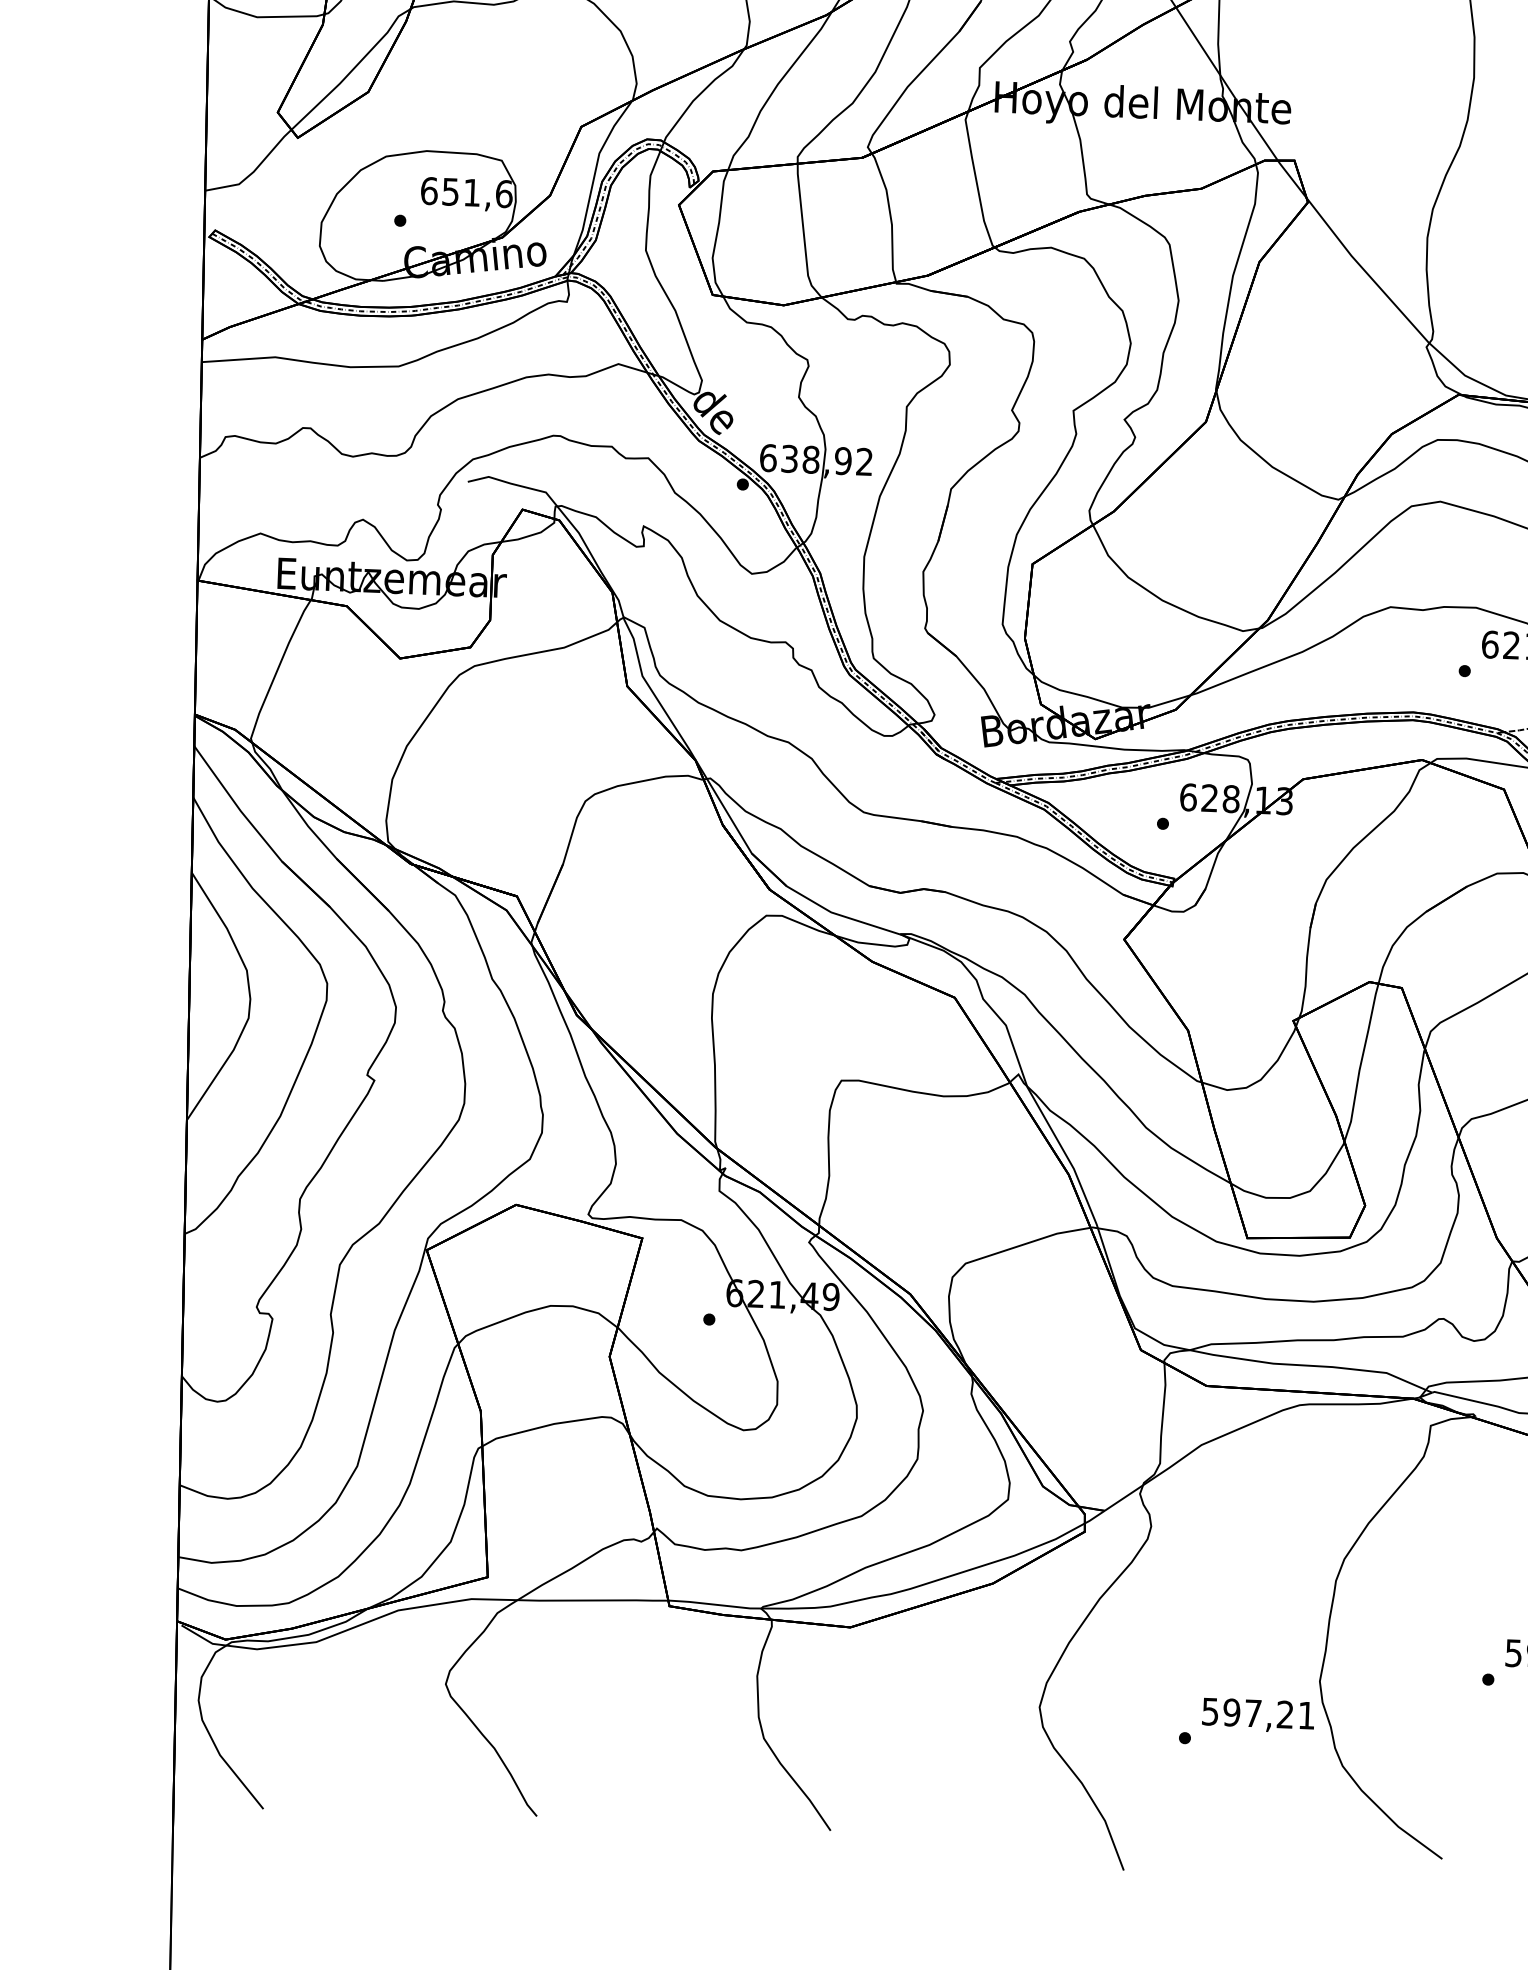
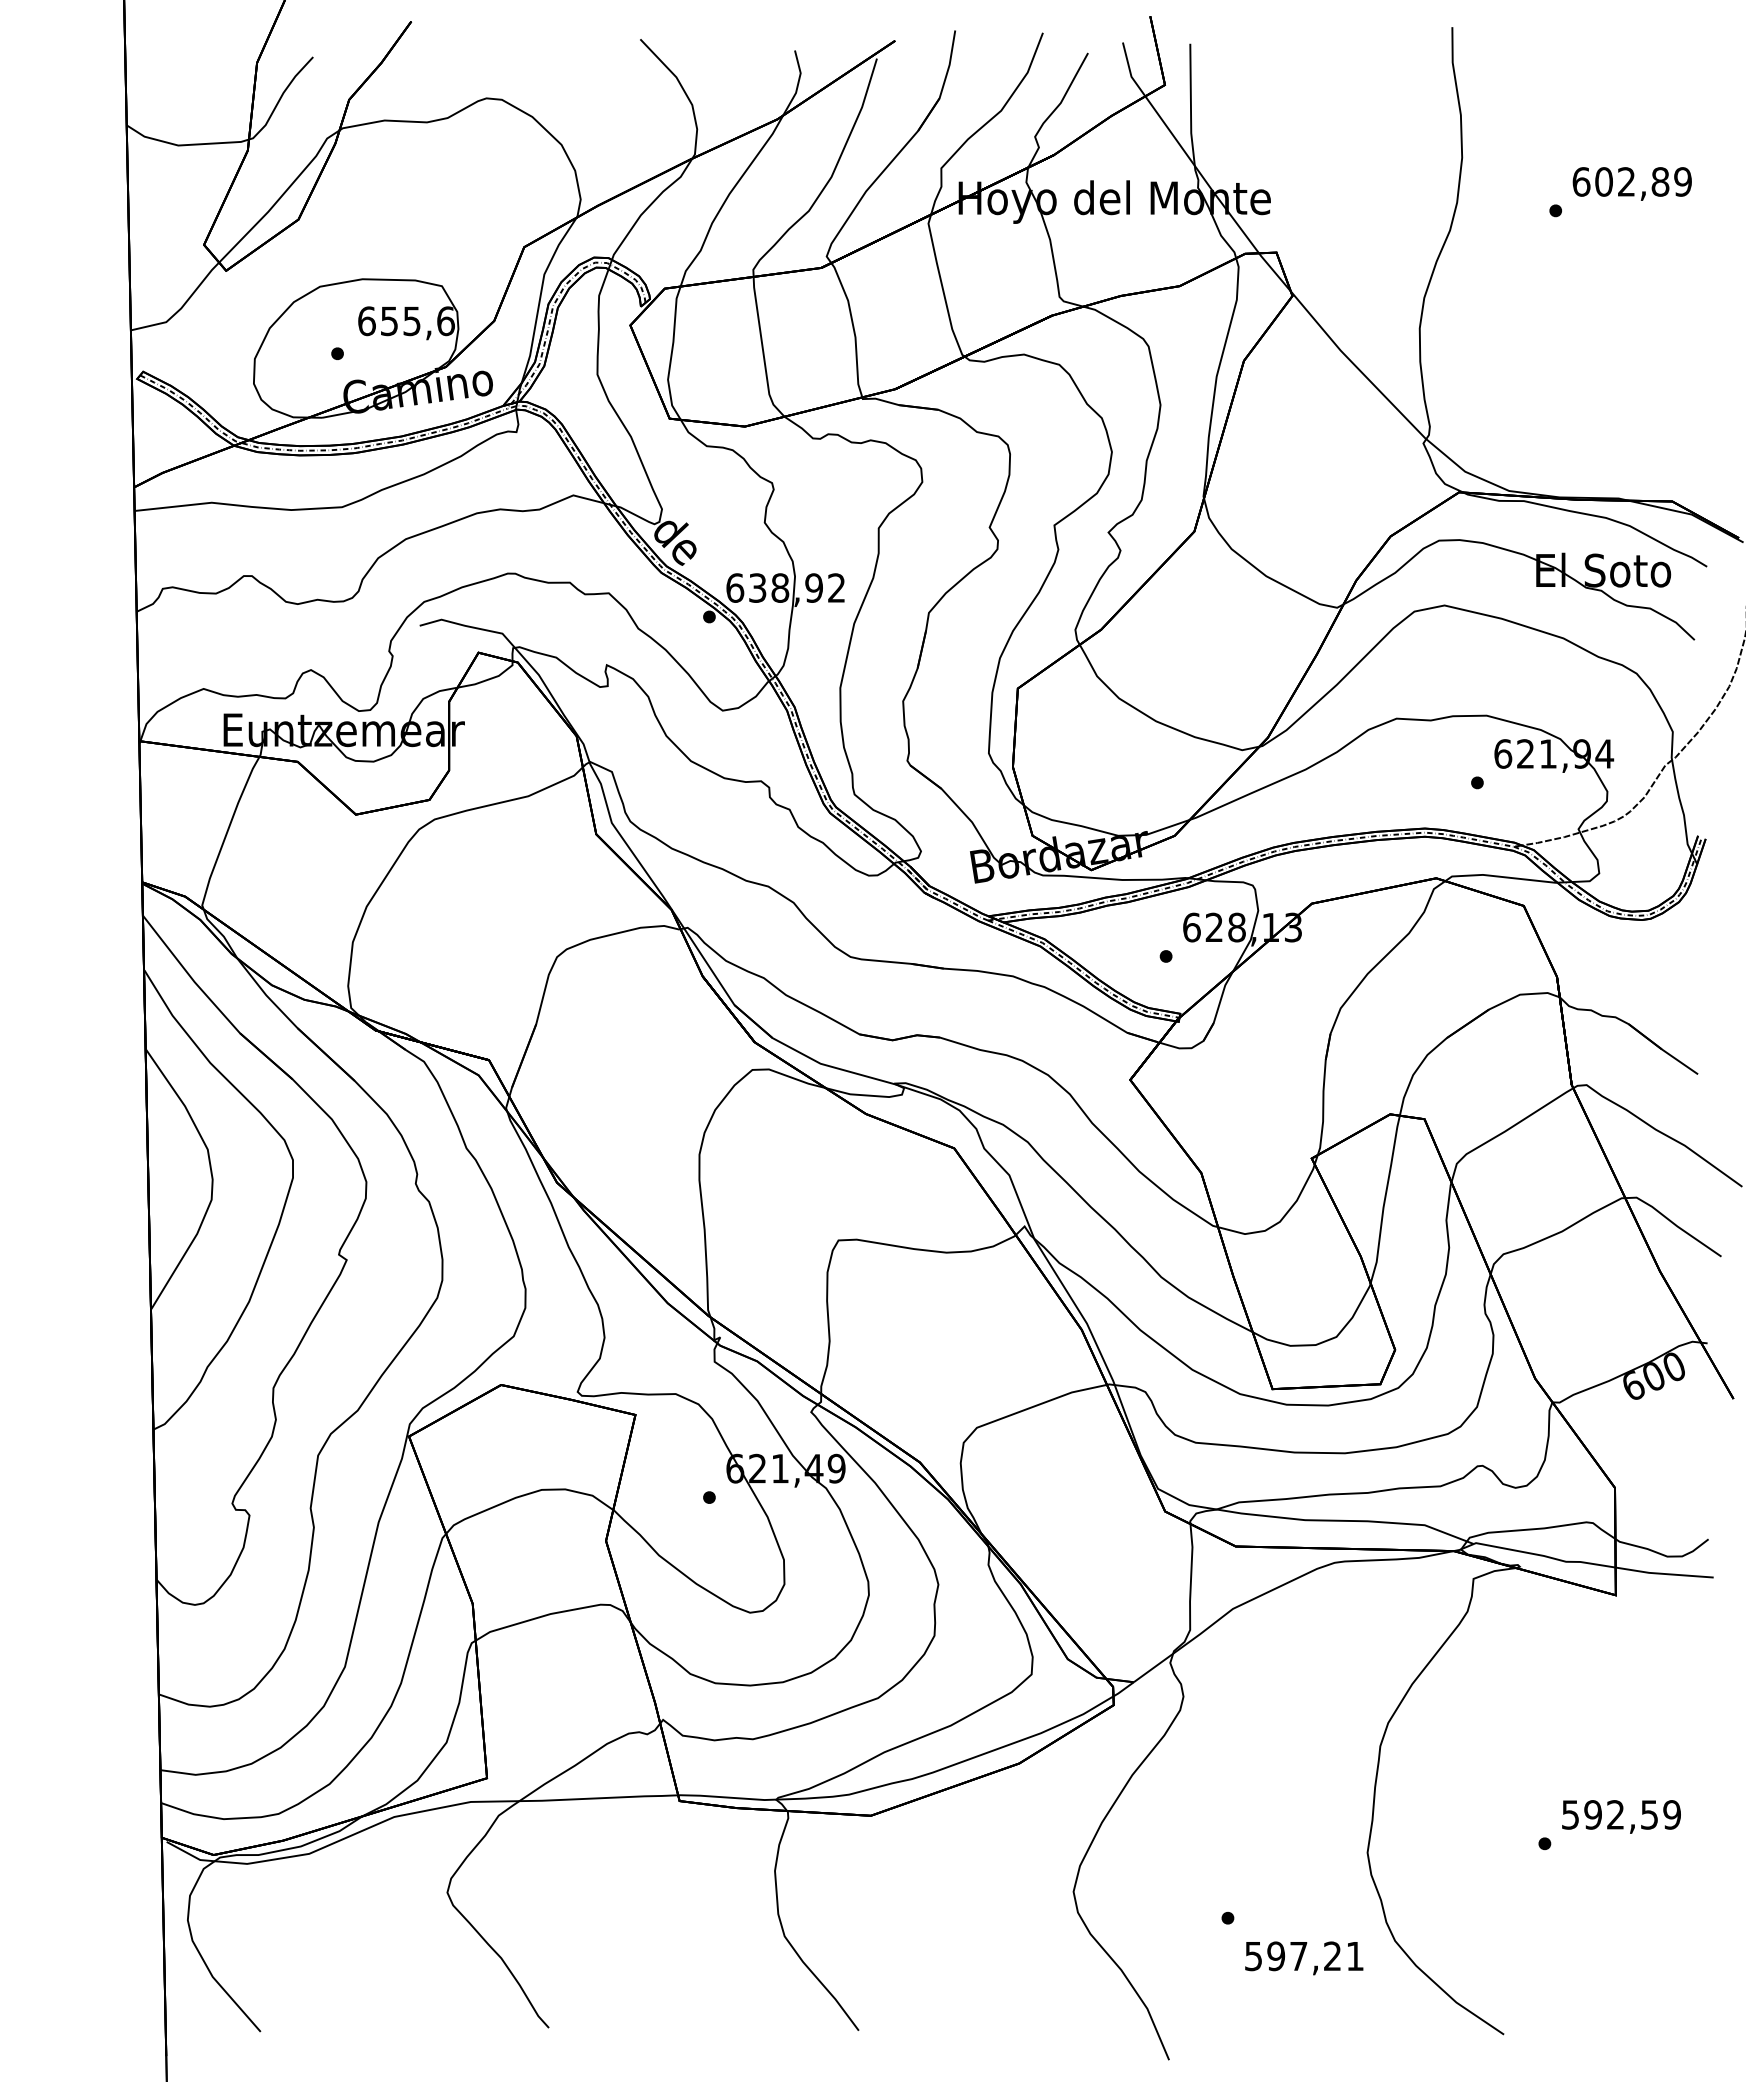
text: (471, 193) -> (411, 321), 651,6 -> 655,6
text: (1258, 1715) -> (1304, 1958), moved

